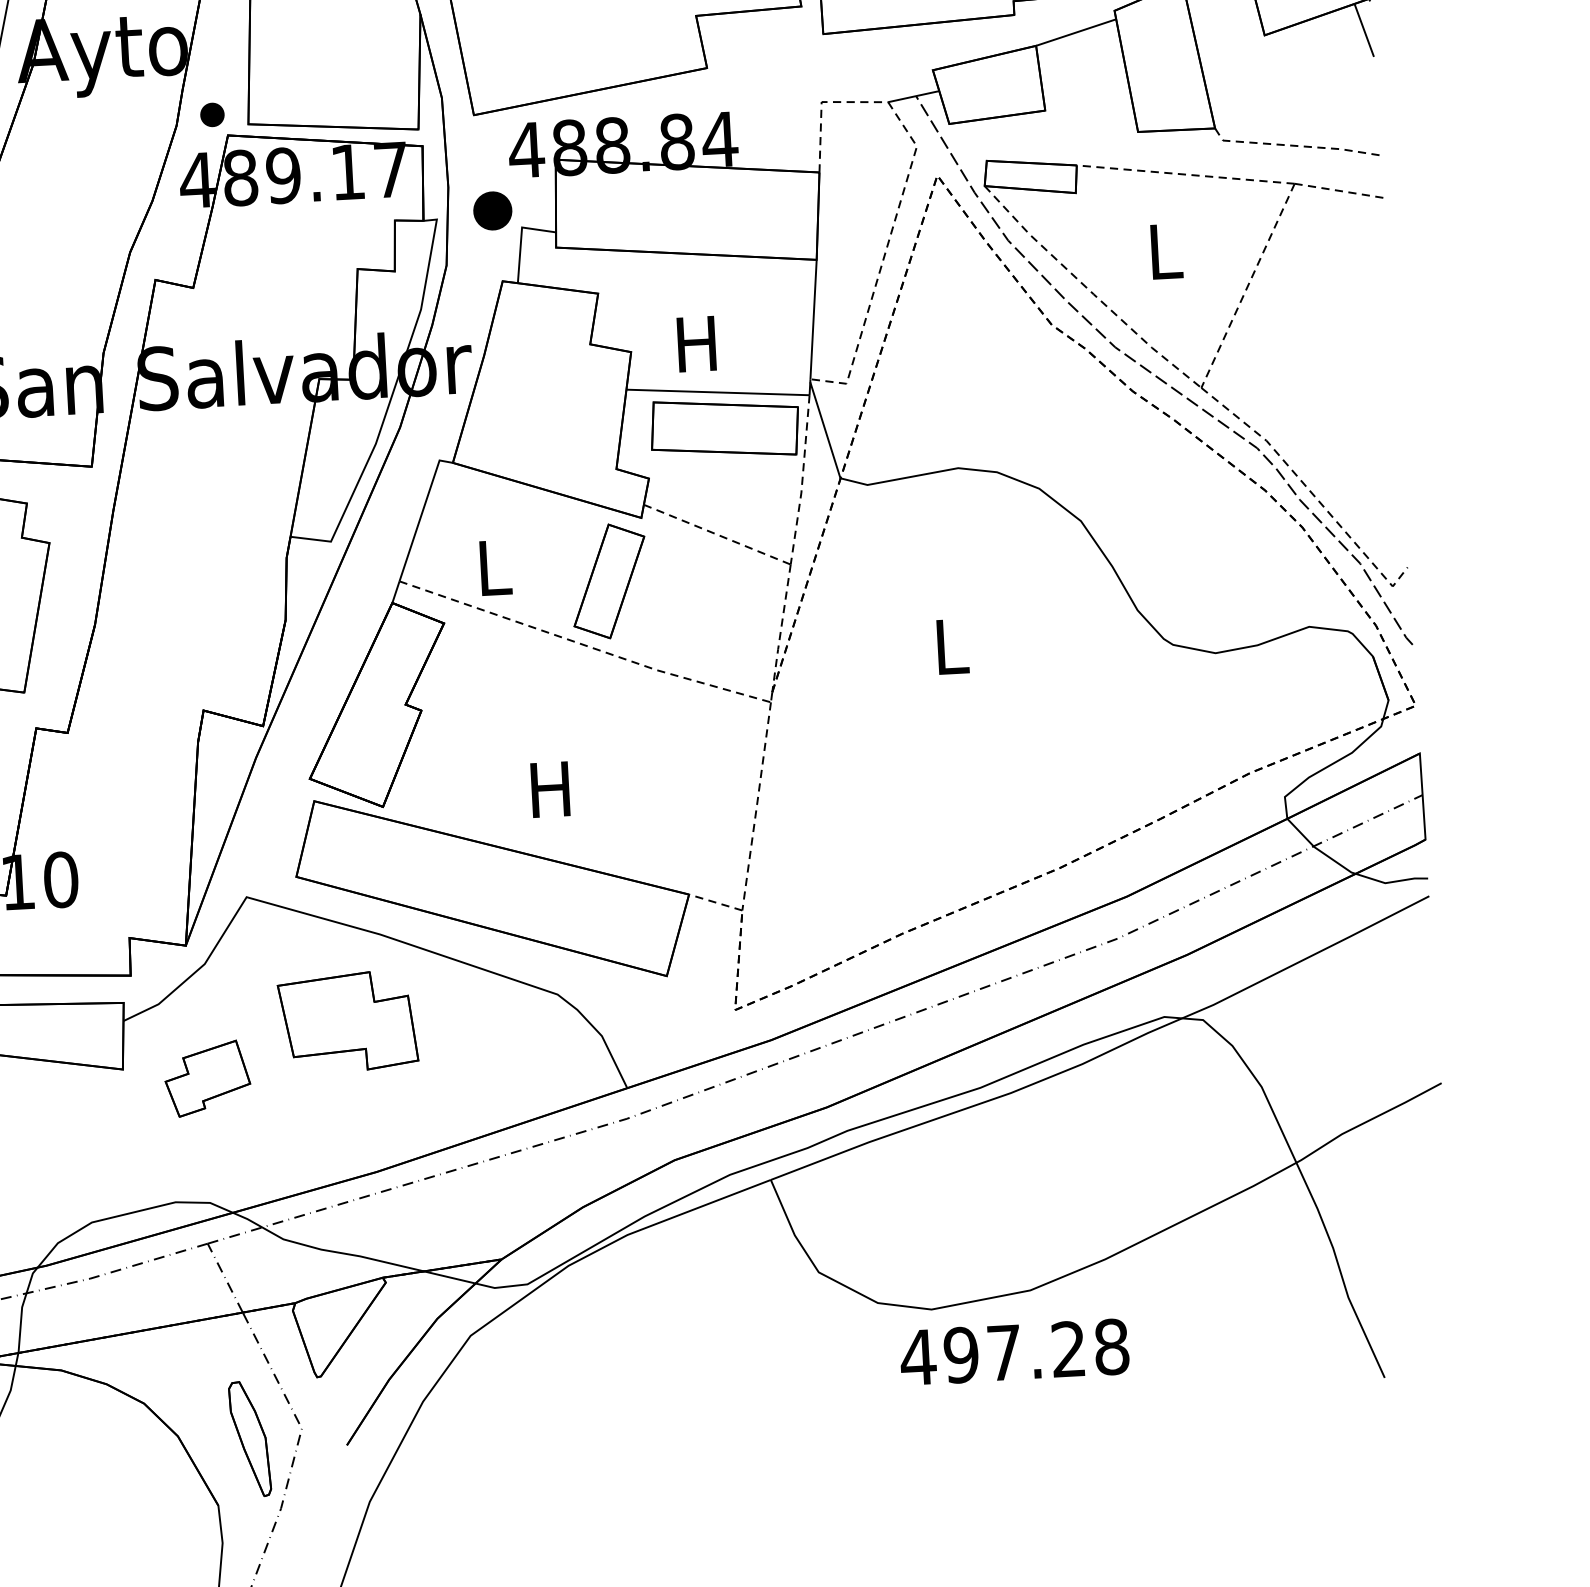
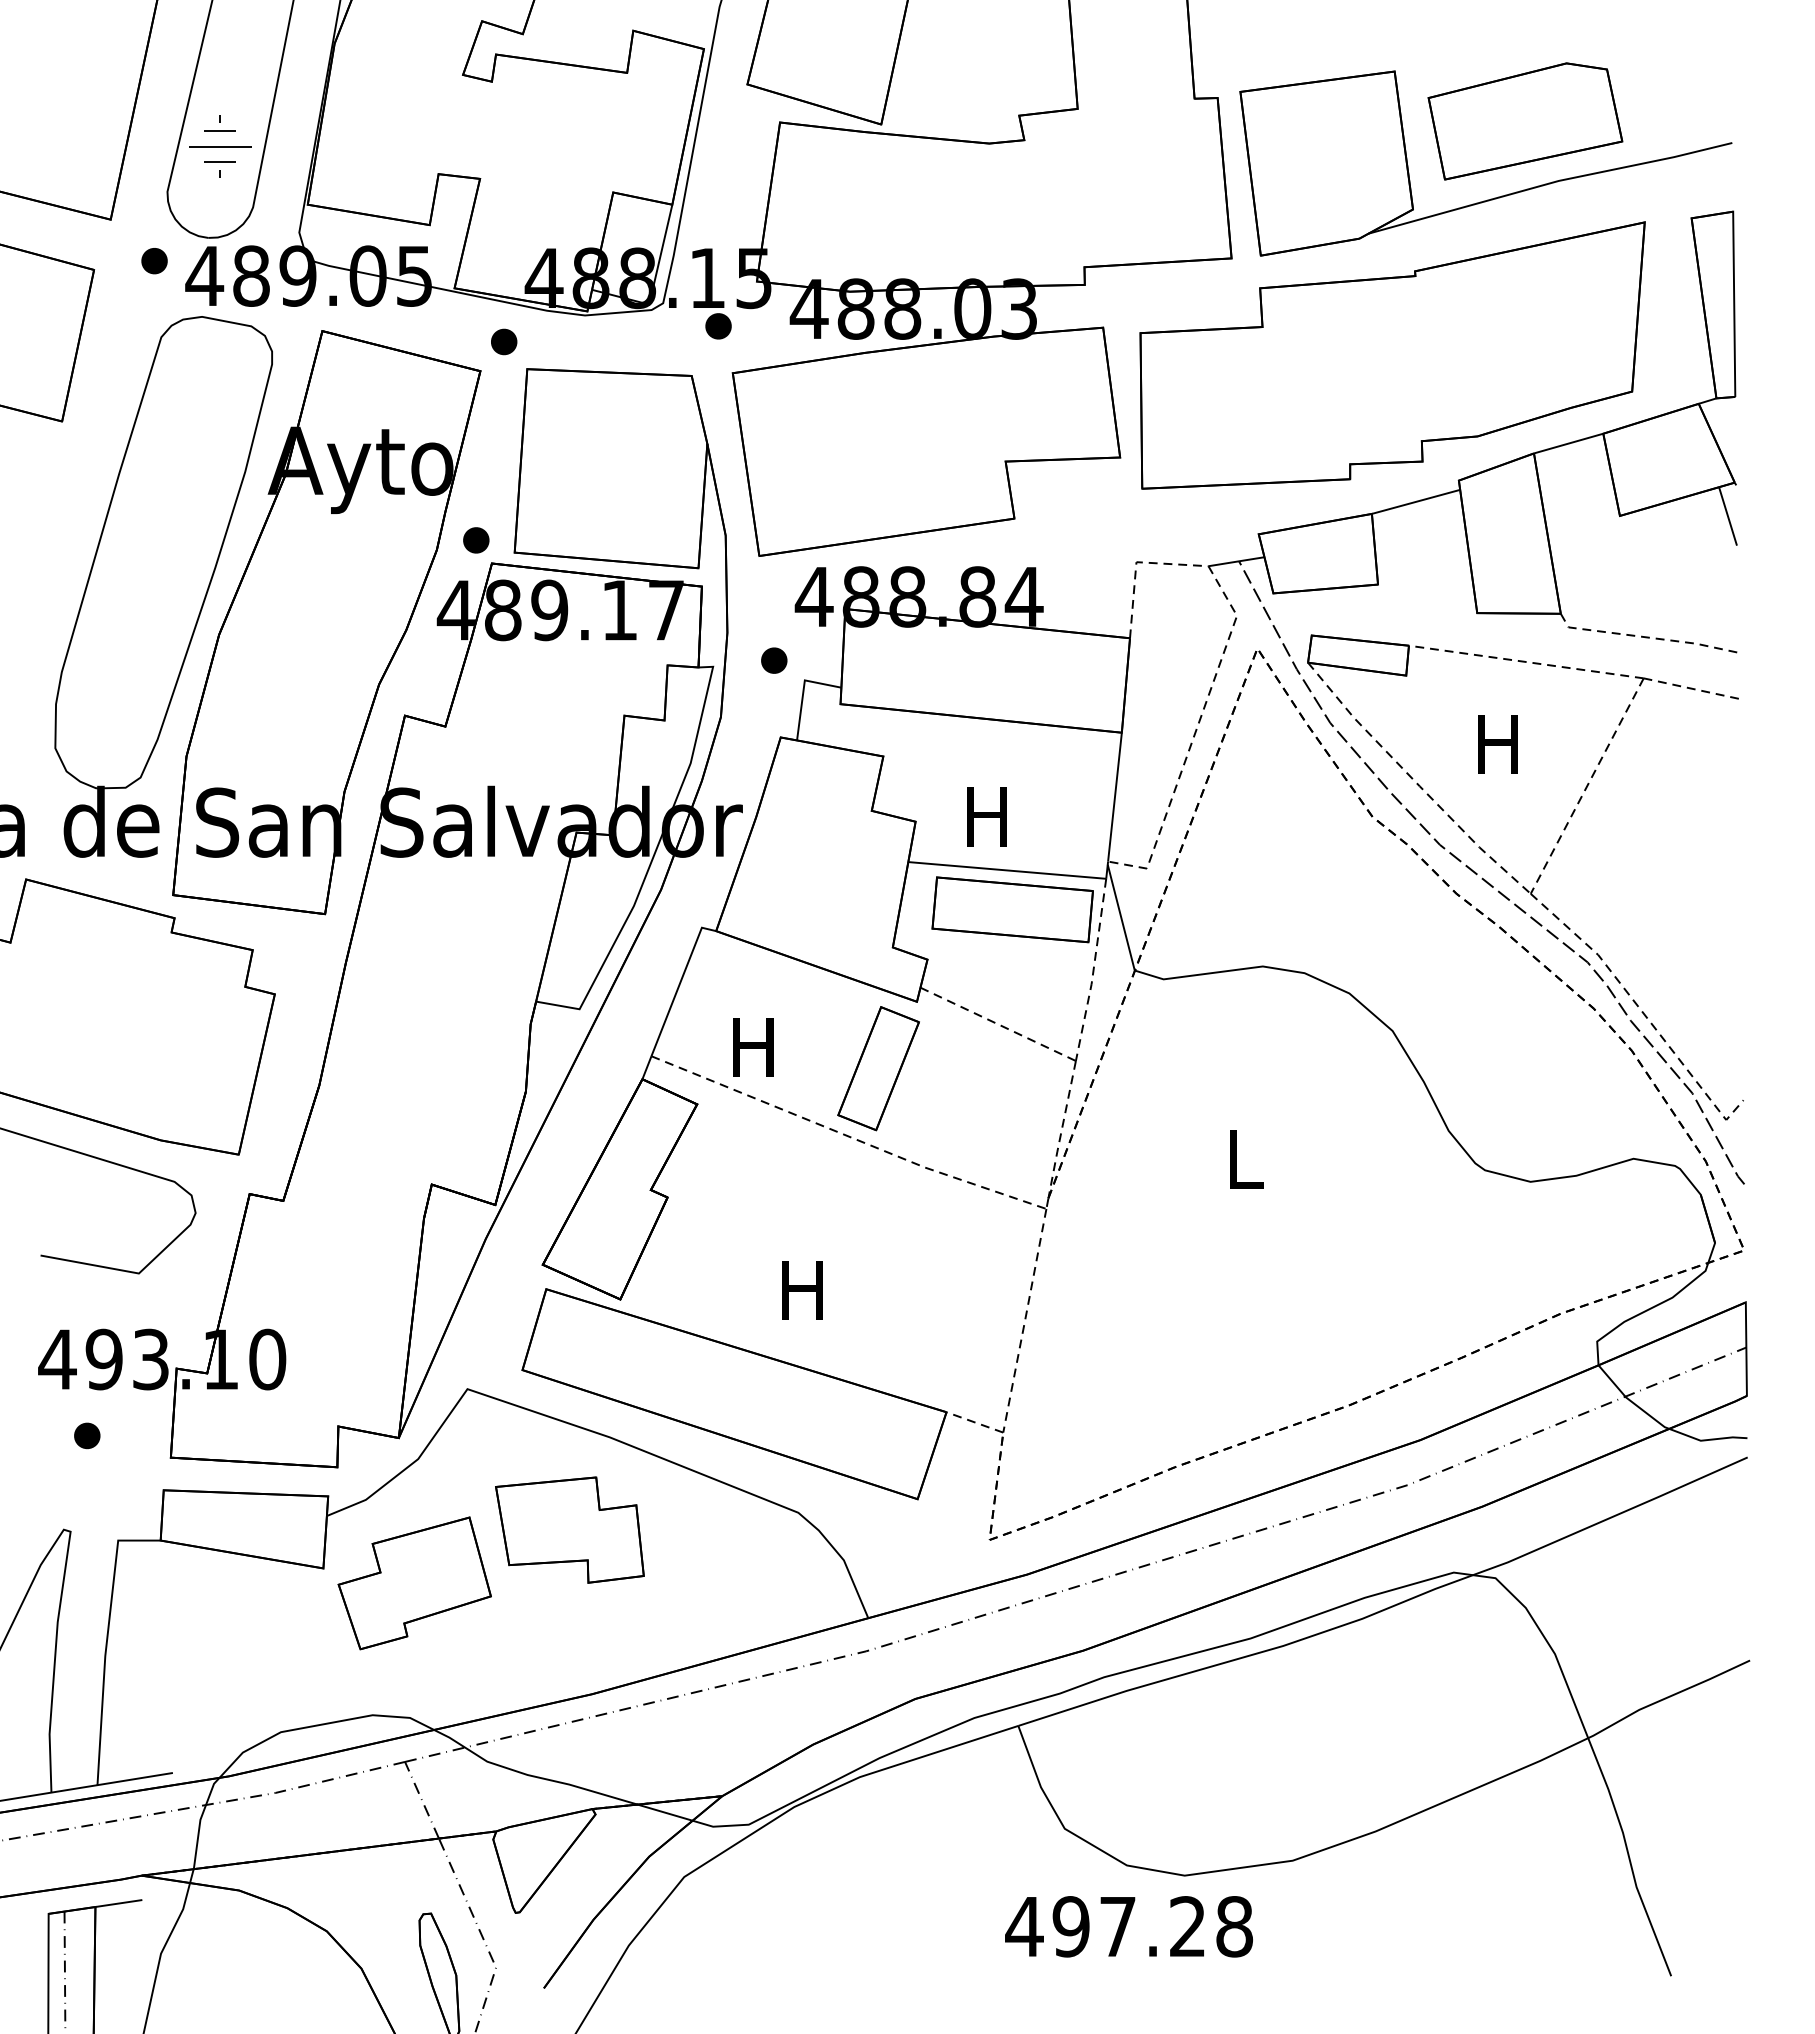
part: (493, 210) -> (774, 660), size x0.62
text: (1163, 251) -> (1497, 744), L -> H
text: (493, 568) -> (753, 1047), L -> H
part: (207, 1078) -> (414, 1583), size x1.67
text: (1014, 1352) -> (1128, 1926), moved

